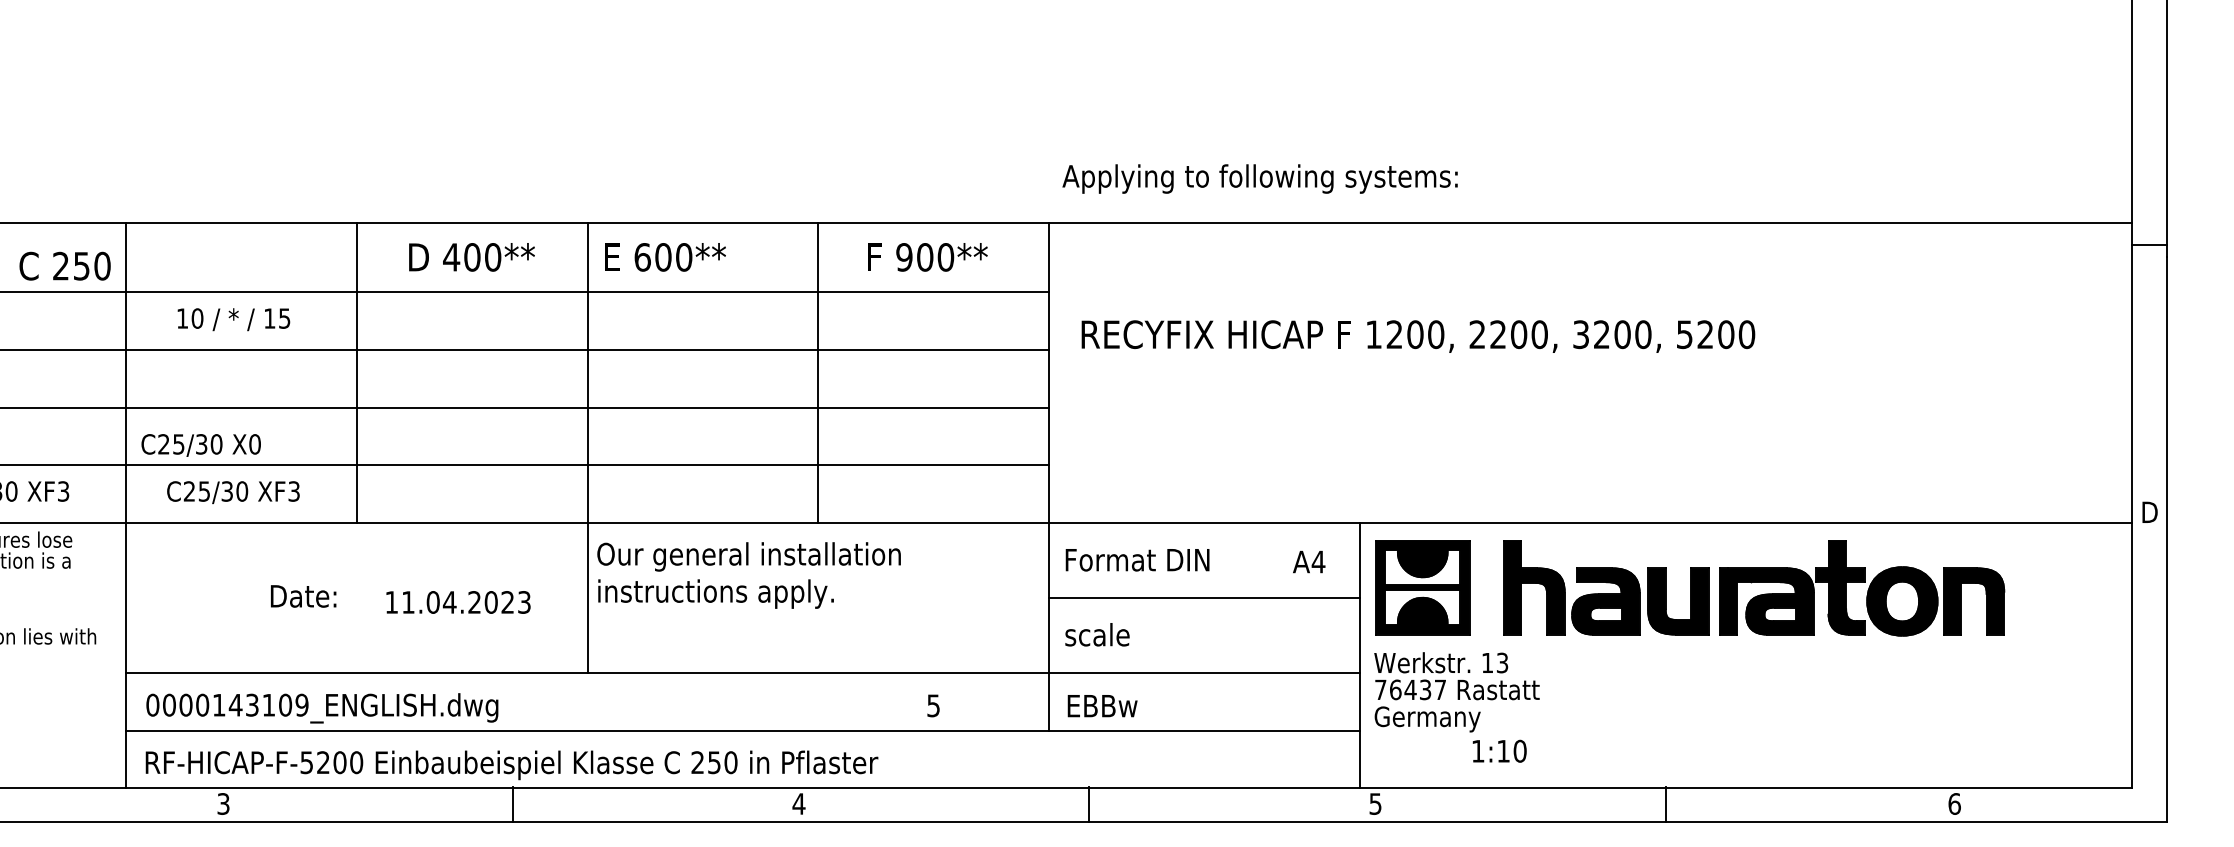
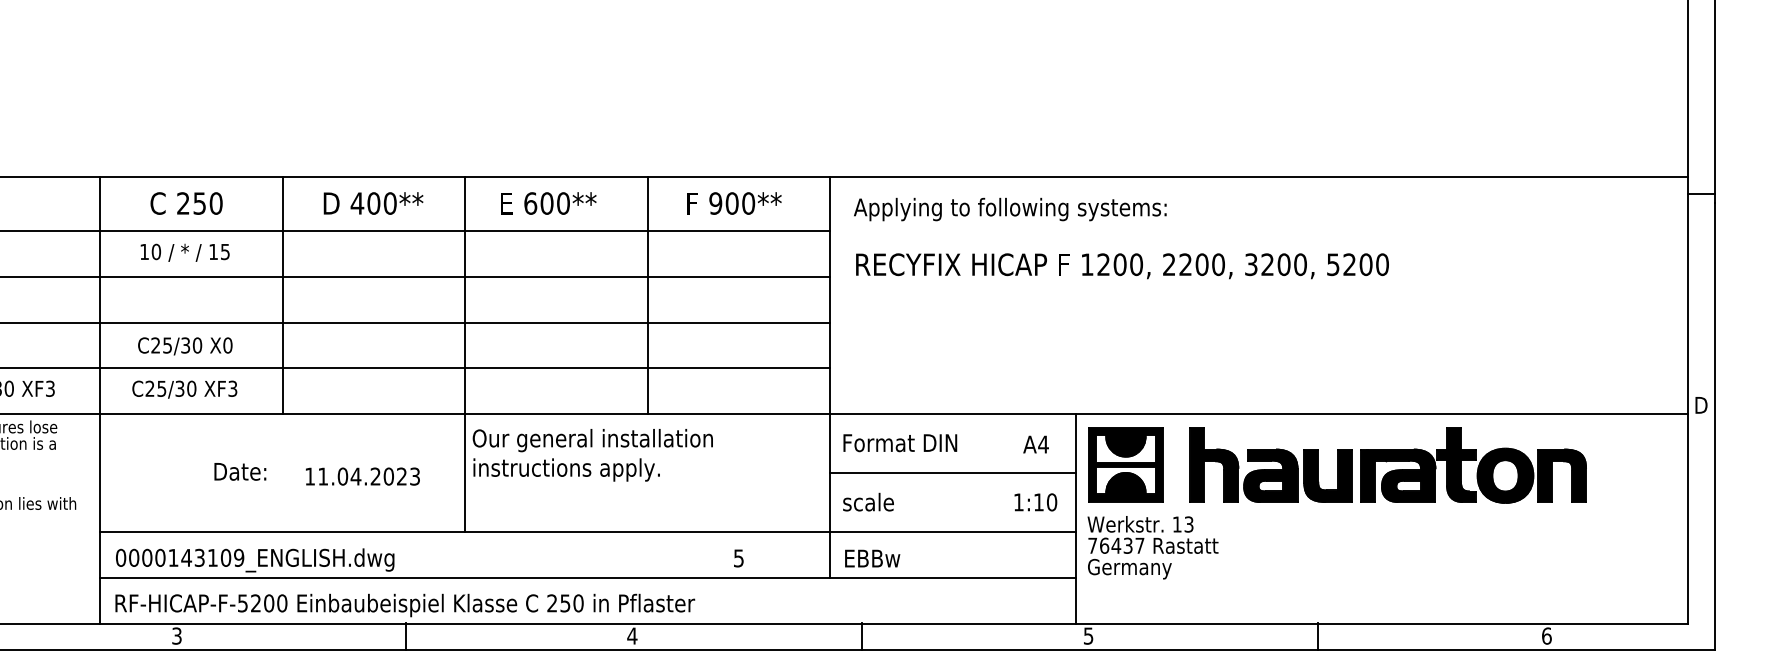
text: (1260, 178) -> (1010, 209), moved
text: (665, 257) -> (548, 203), moved
text: (64, 266) -> (186, 203), moved
text: (201, 445) -> (185, 346), moved
text: (1499, 751) -> (1035, 502), moved

